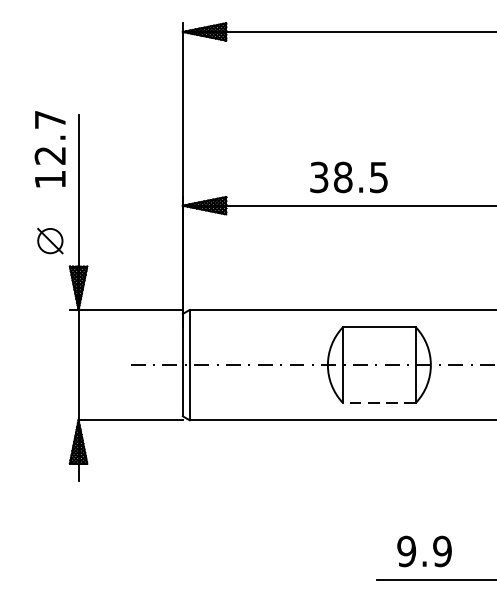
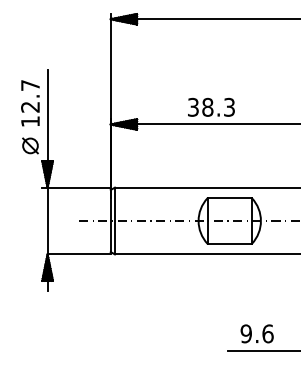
text: (50, 149) -> (30, 103), moved
text: (378, 176) -> (229, 106), 38.5 -> 38.3
line: (378, 402) -> (229, 243), dashed -> solid
text: (441, 550) -> (267, 333), 9.9 -> 9.6

